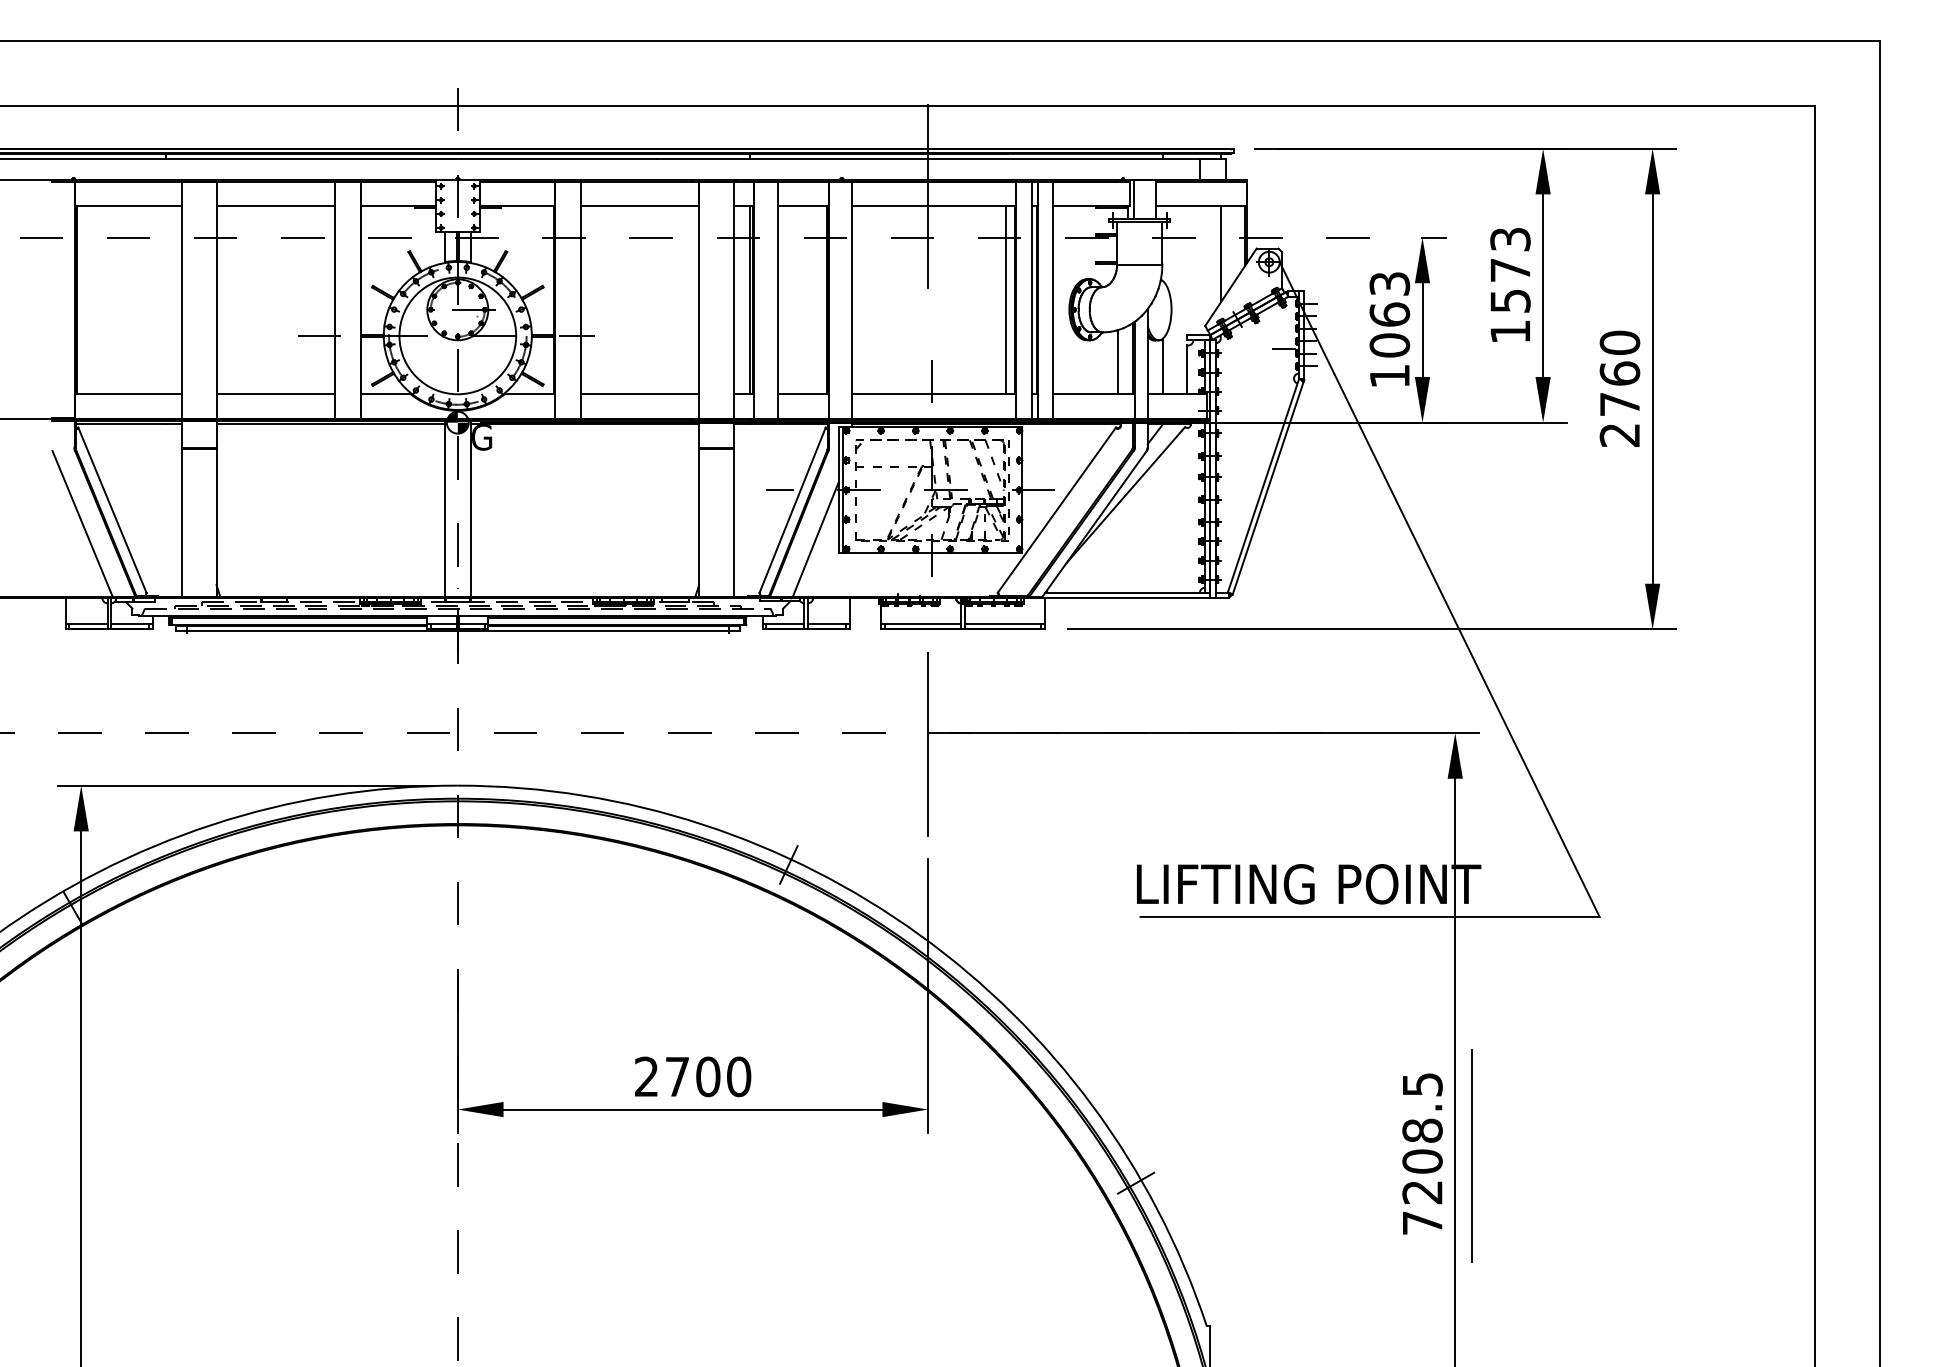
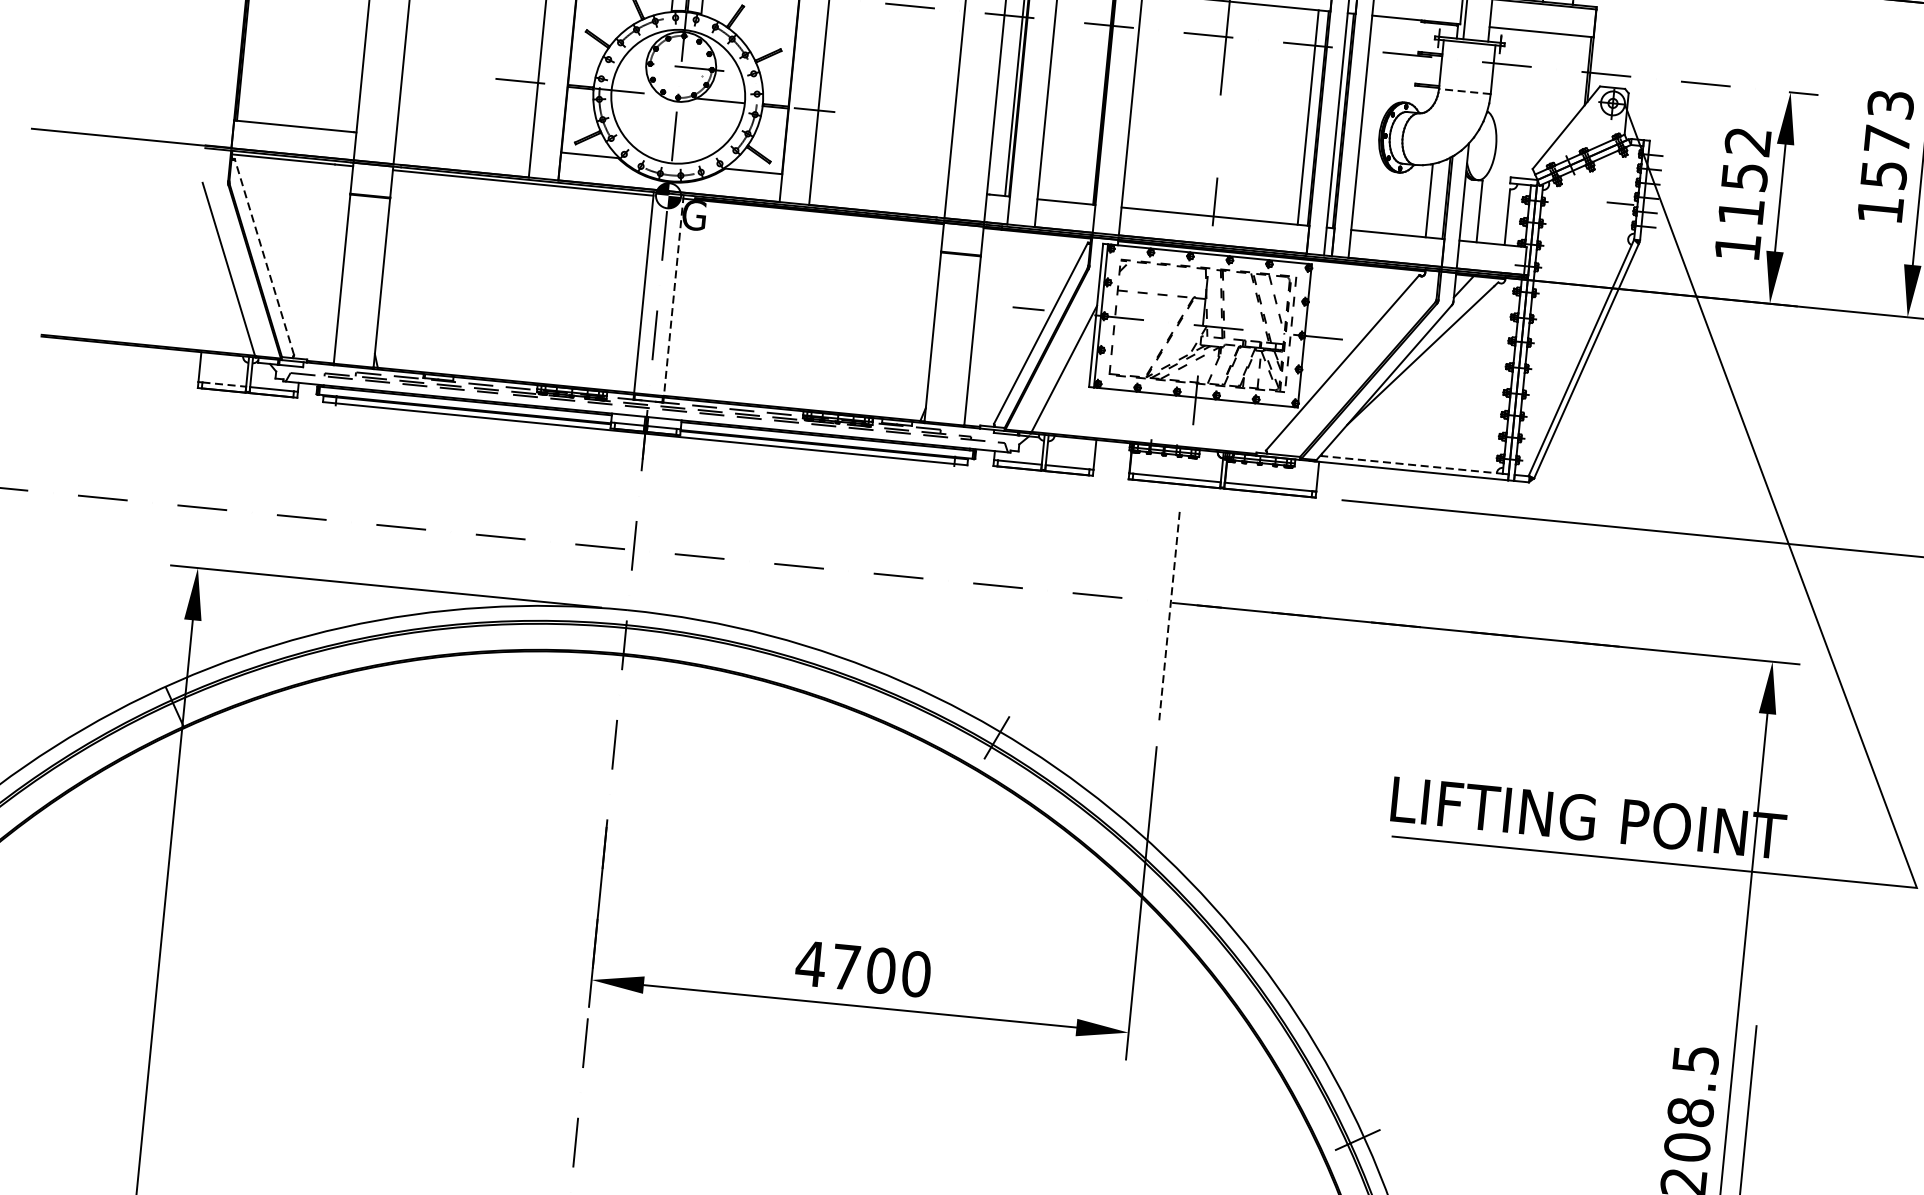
line: (1220, 254) -> (1558, 89), removed
line: (1139, 264) -> (1464, 91), solid -> dashed
text: (1389, 314) -> (1744, 176), 1063 -> 1152
line: (275, 394) -> (463, 143), removed
line: (639, 394) -> (879, 183), removed
line: (112, 509) -> (264, 256), solid -> dashed
line: (470, 509) -> (673, 296), solid -> dashed
line: (1127, 592) -> (1414, 464), solid -> dashed
line: (88, 624) -> (224, 384), solid -> dashed
line: (928, 745) -> (1169, 617), solid -> dashed
text: (646, 1076) -> (810, 963), 2700 -> 4700

